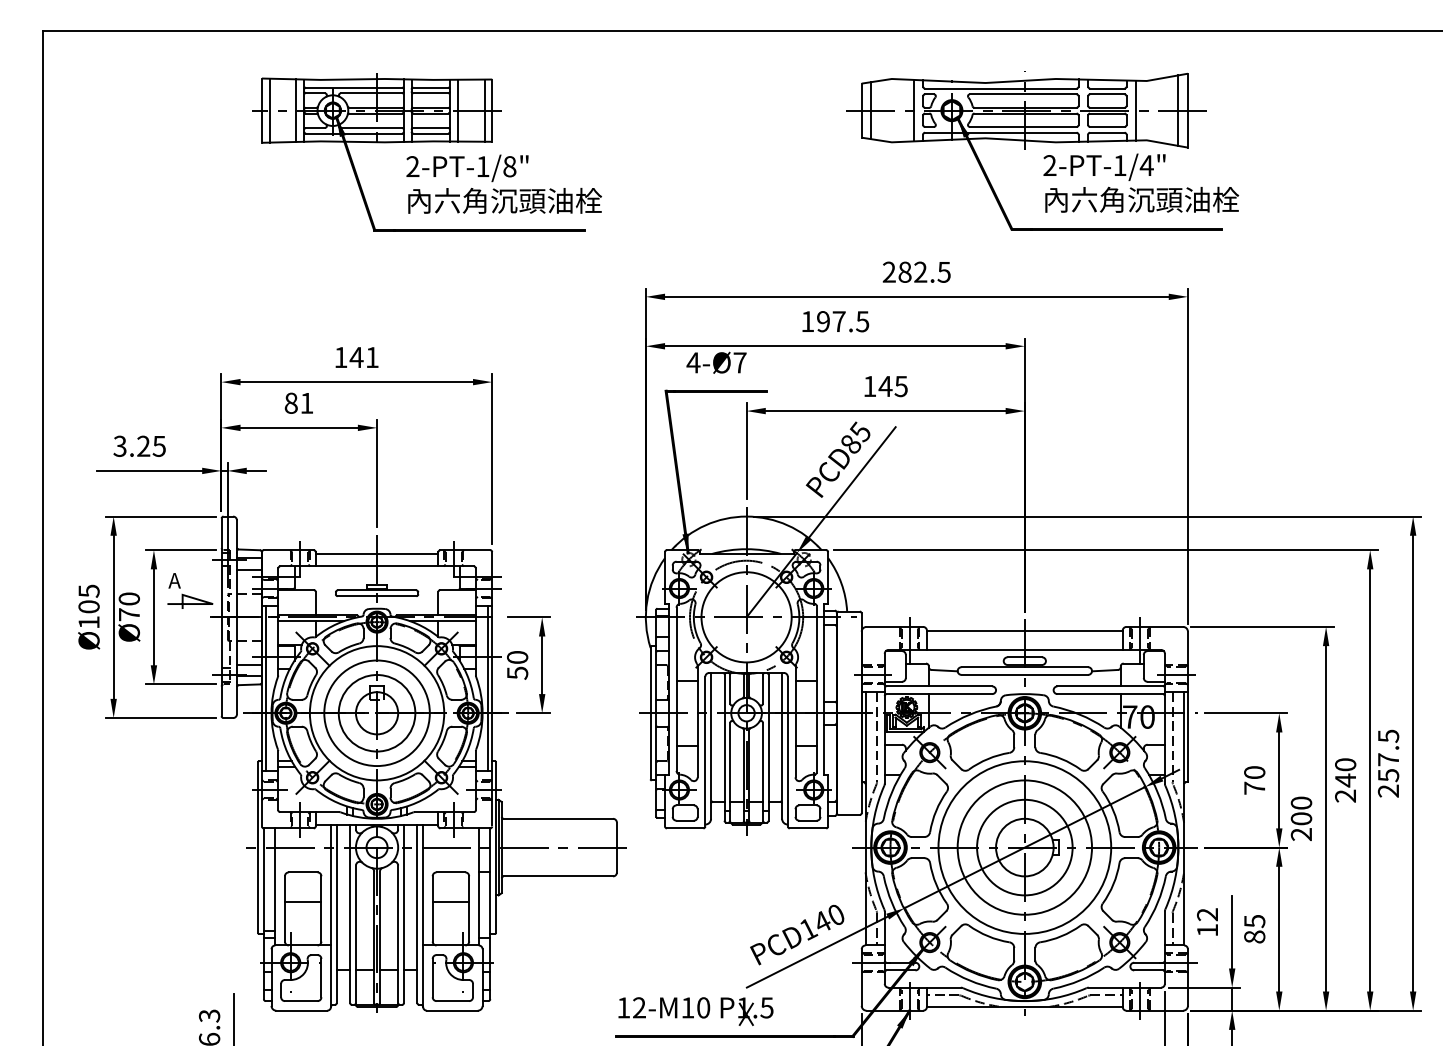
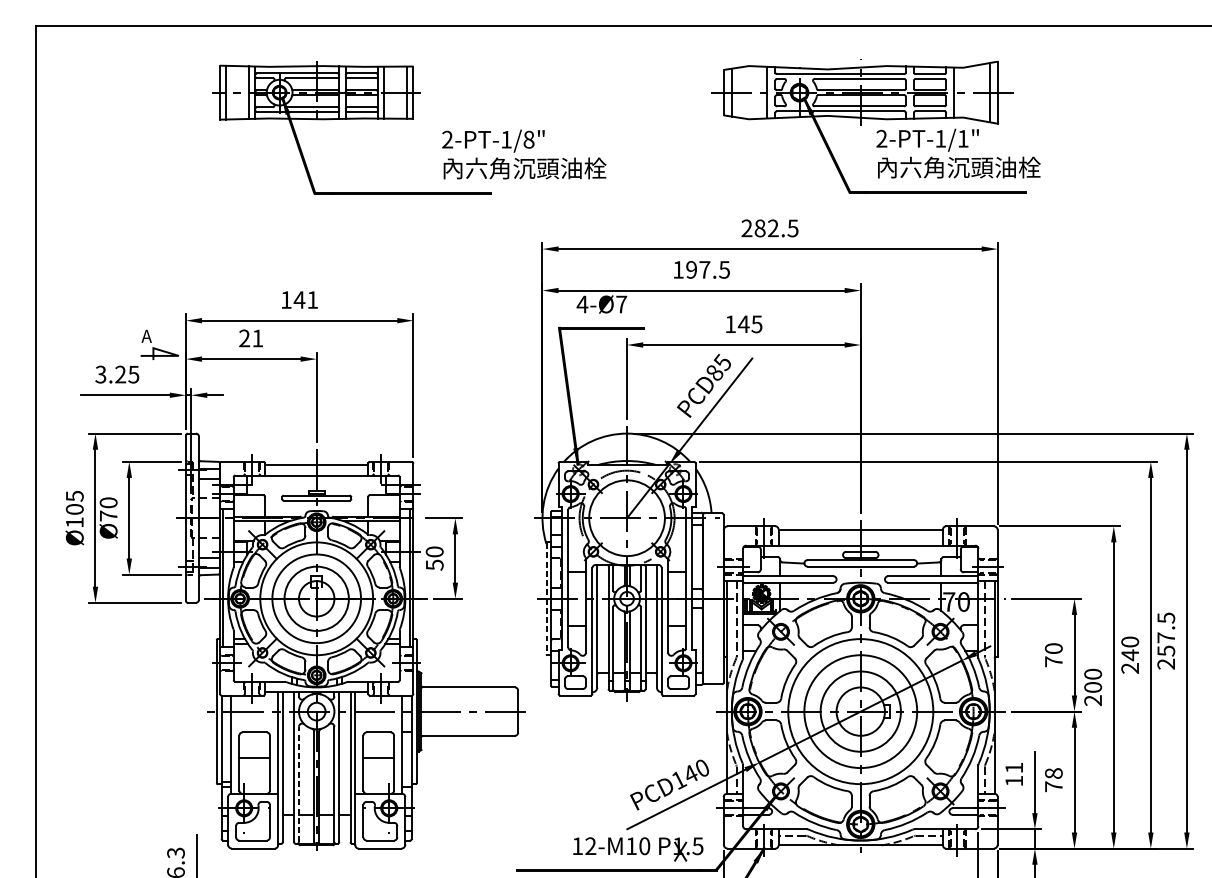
text: (1146, 165) -> (962, 138), 2-PT-1/4" -> 2-PT-1/1"
text: (503, 183) -> (523, 153), moved
text: (290, 402) -> (244, 337), 81 -> 21
part: (190, 590) -> (160, 344), moved
line: (650, 713) -> (546, 599), solid -> dashed
text: (1207, 914) -> (1014, 767), 12 -> 11
text: (1254, 928) -> (1053, 779), 85 -> 78
line: (355, 934) -> (298, 784), solid -> dashed
part: (695, 1011) -> (637, 849), moved

